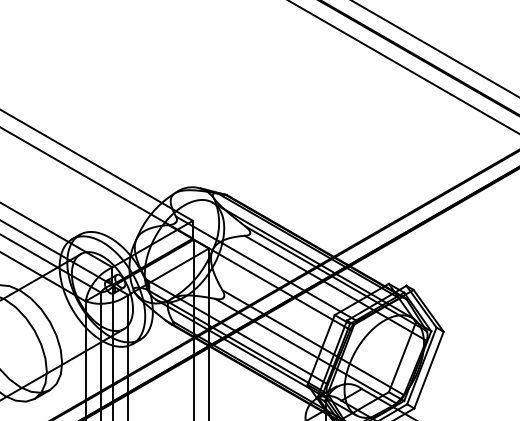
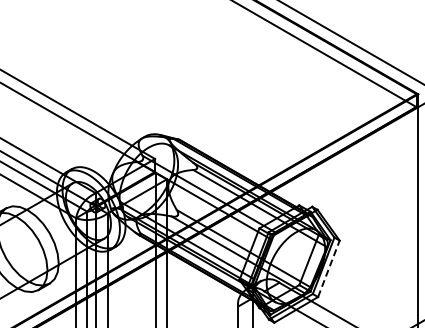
line: (429, 369) -> (329, 268), solid -> dashed

